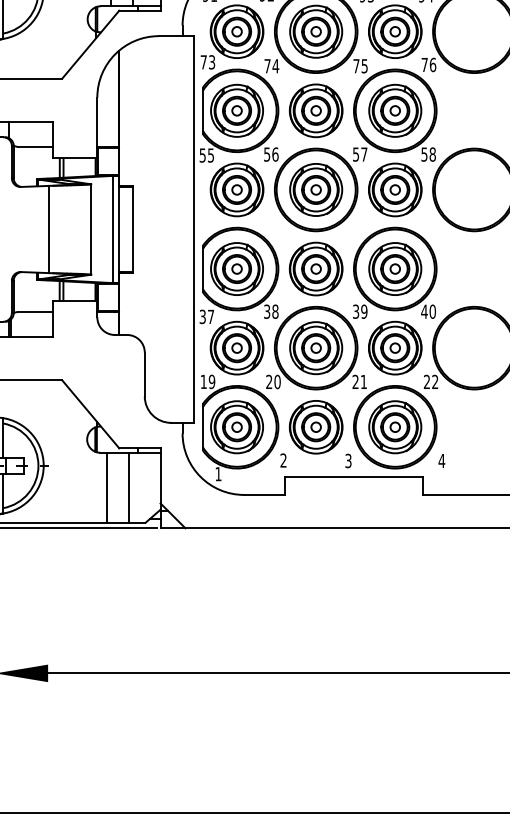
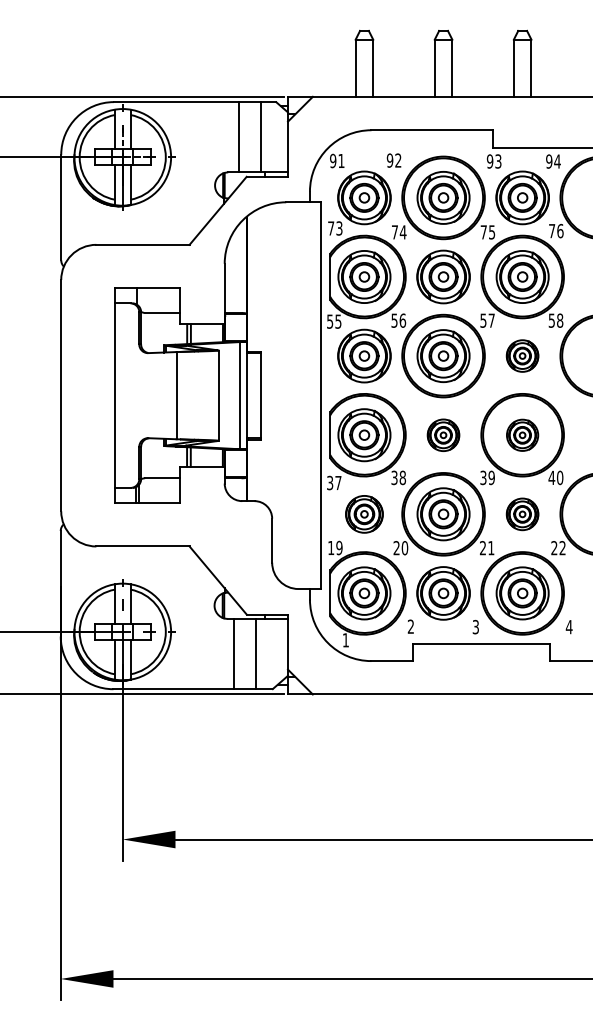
part: (395, 189) -> (522, 355), size x0.6
part: (316, 269) -> (443, 435), size x0.6
part: (395, 269) -> (522, 435), size x0.6
part: (237, 348) -> (364, 514), size x0.7
part: (395, 348) -> (522, 514), size x0.6

